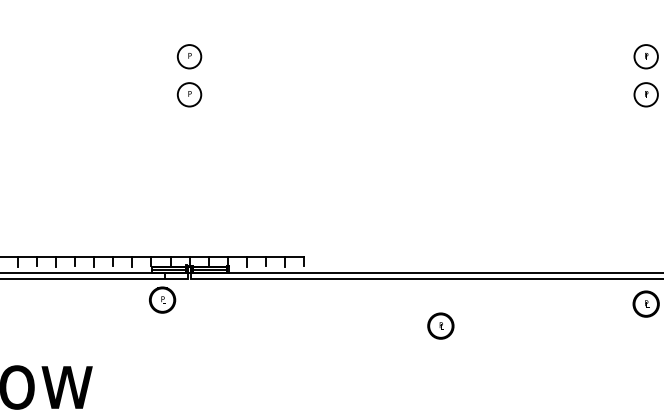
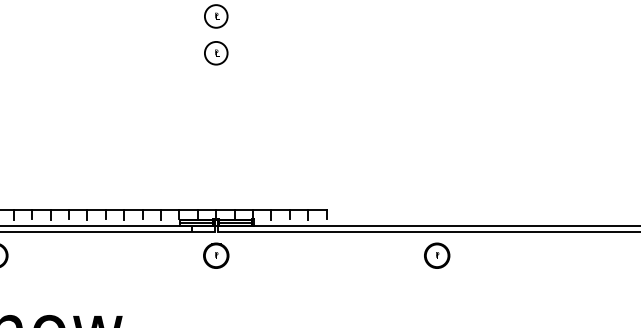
part: (162, 299) -> (216, 255), moved
part: (440, 325) -> (436, 255), moved

